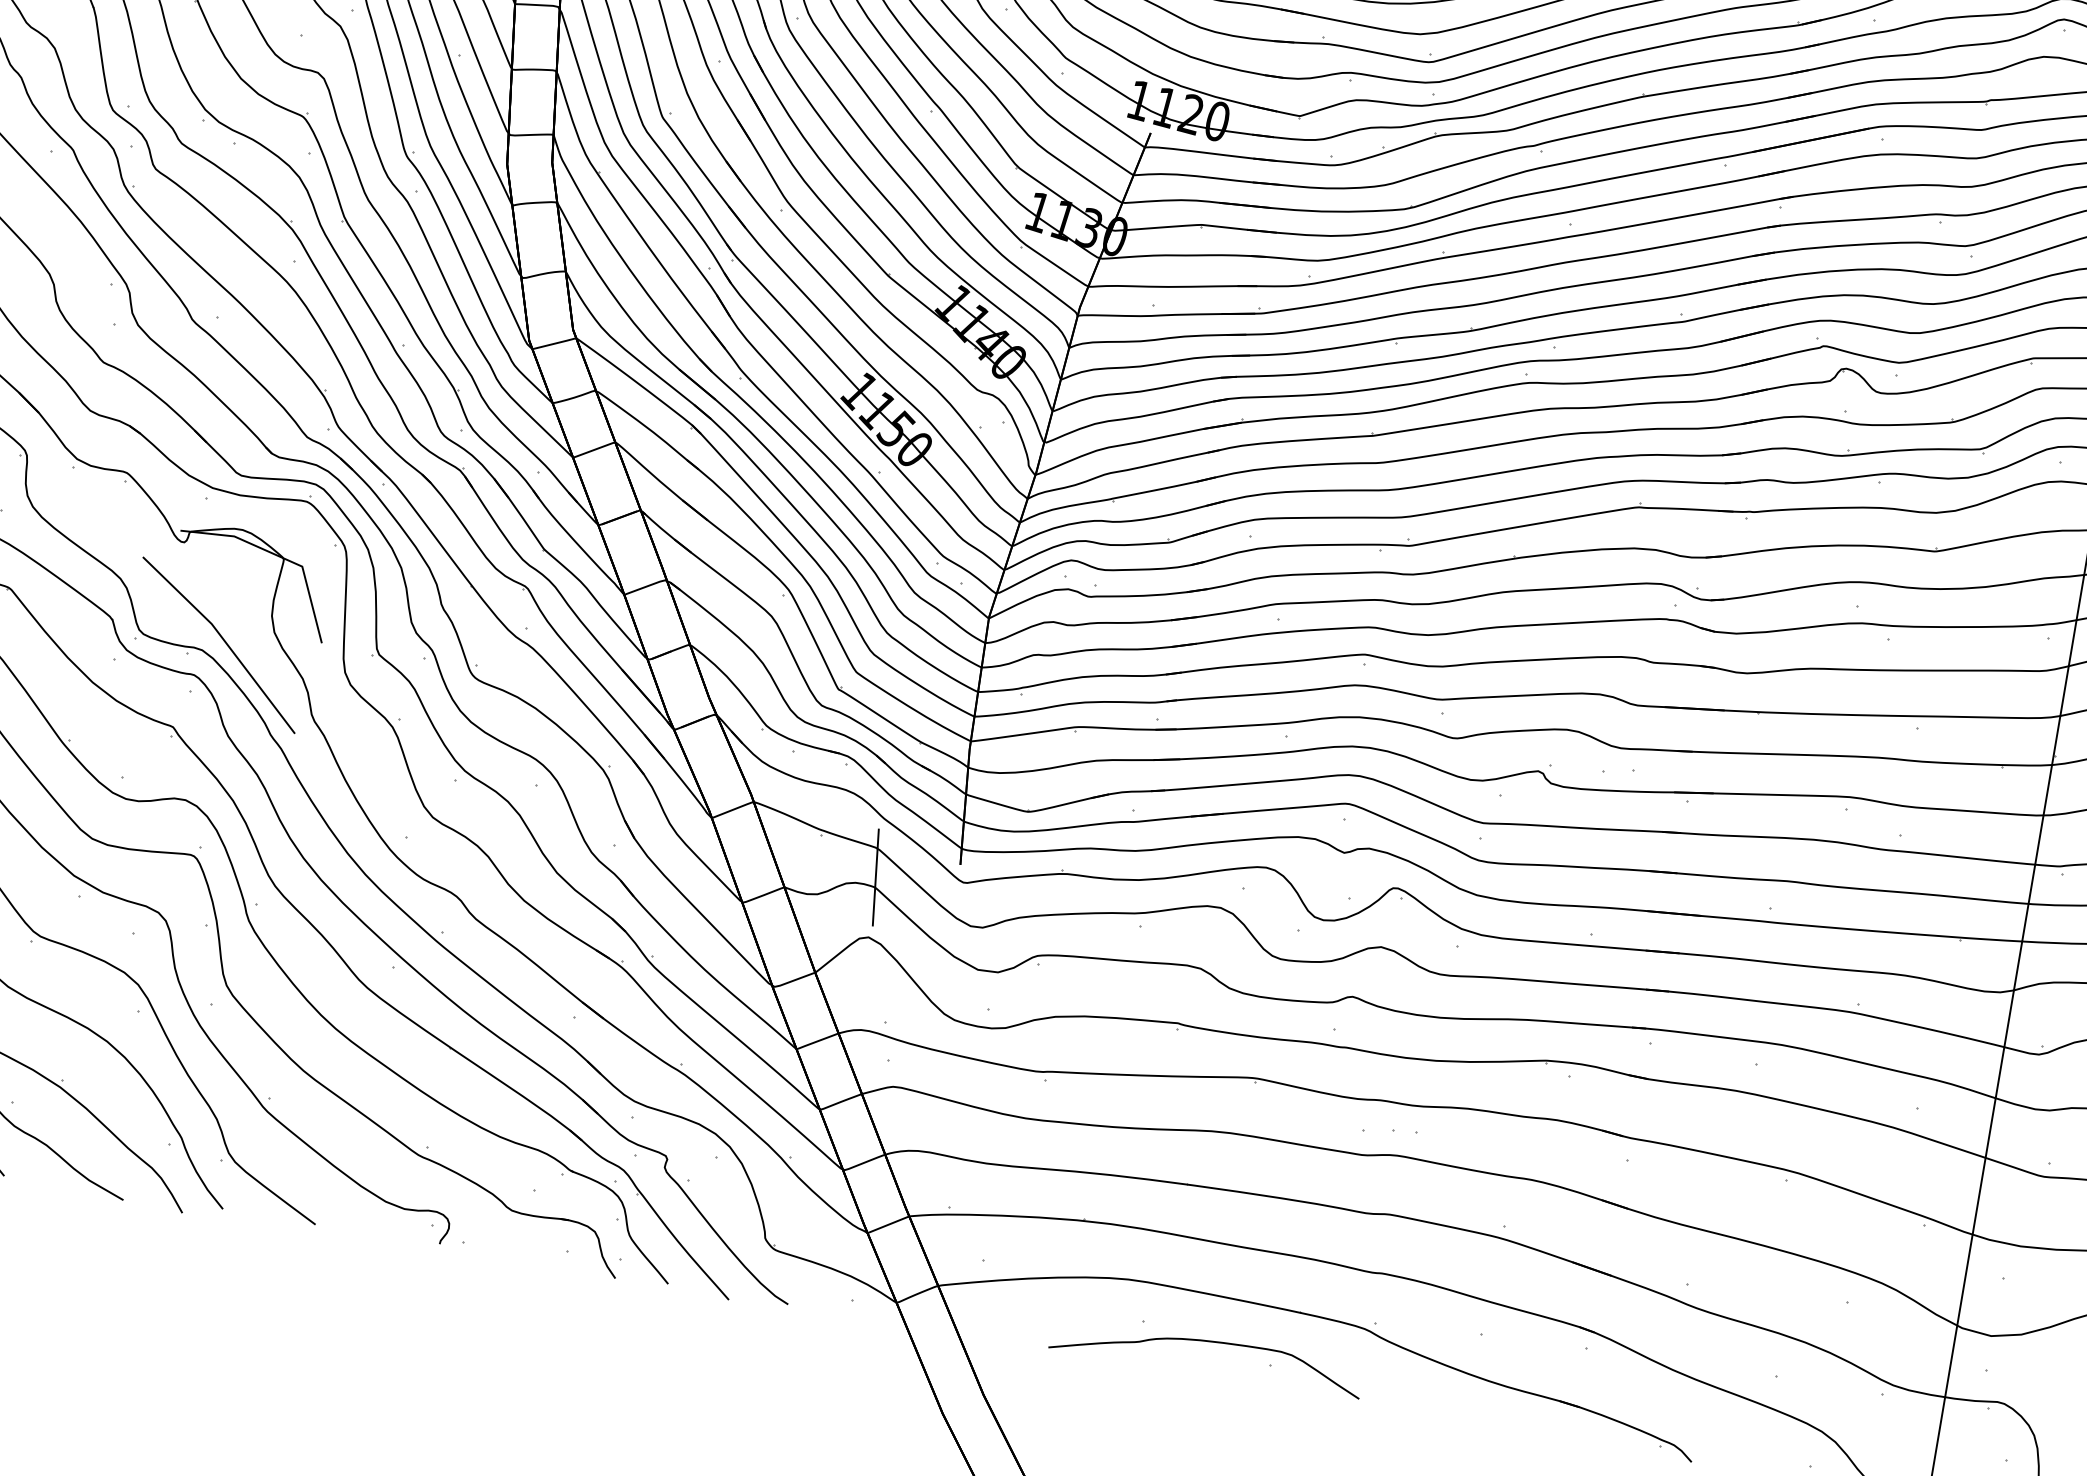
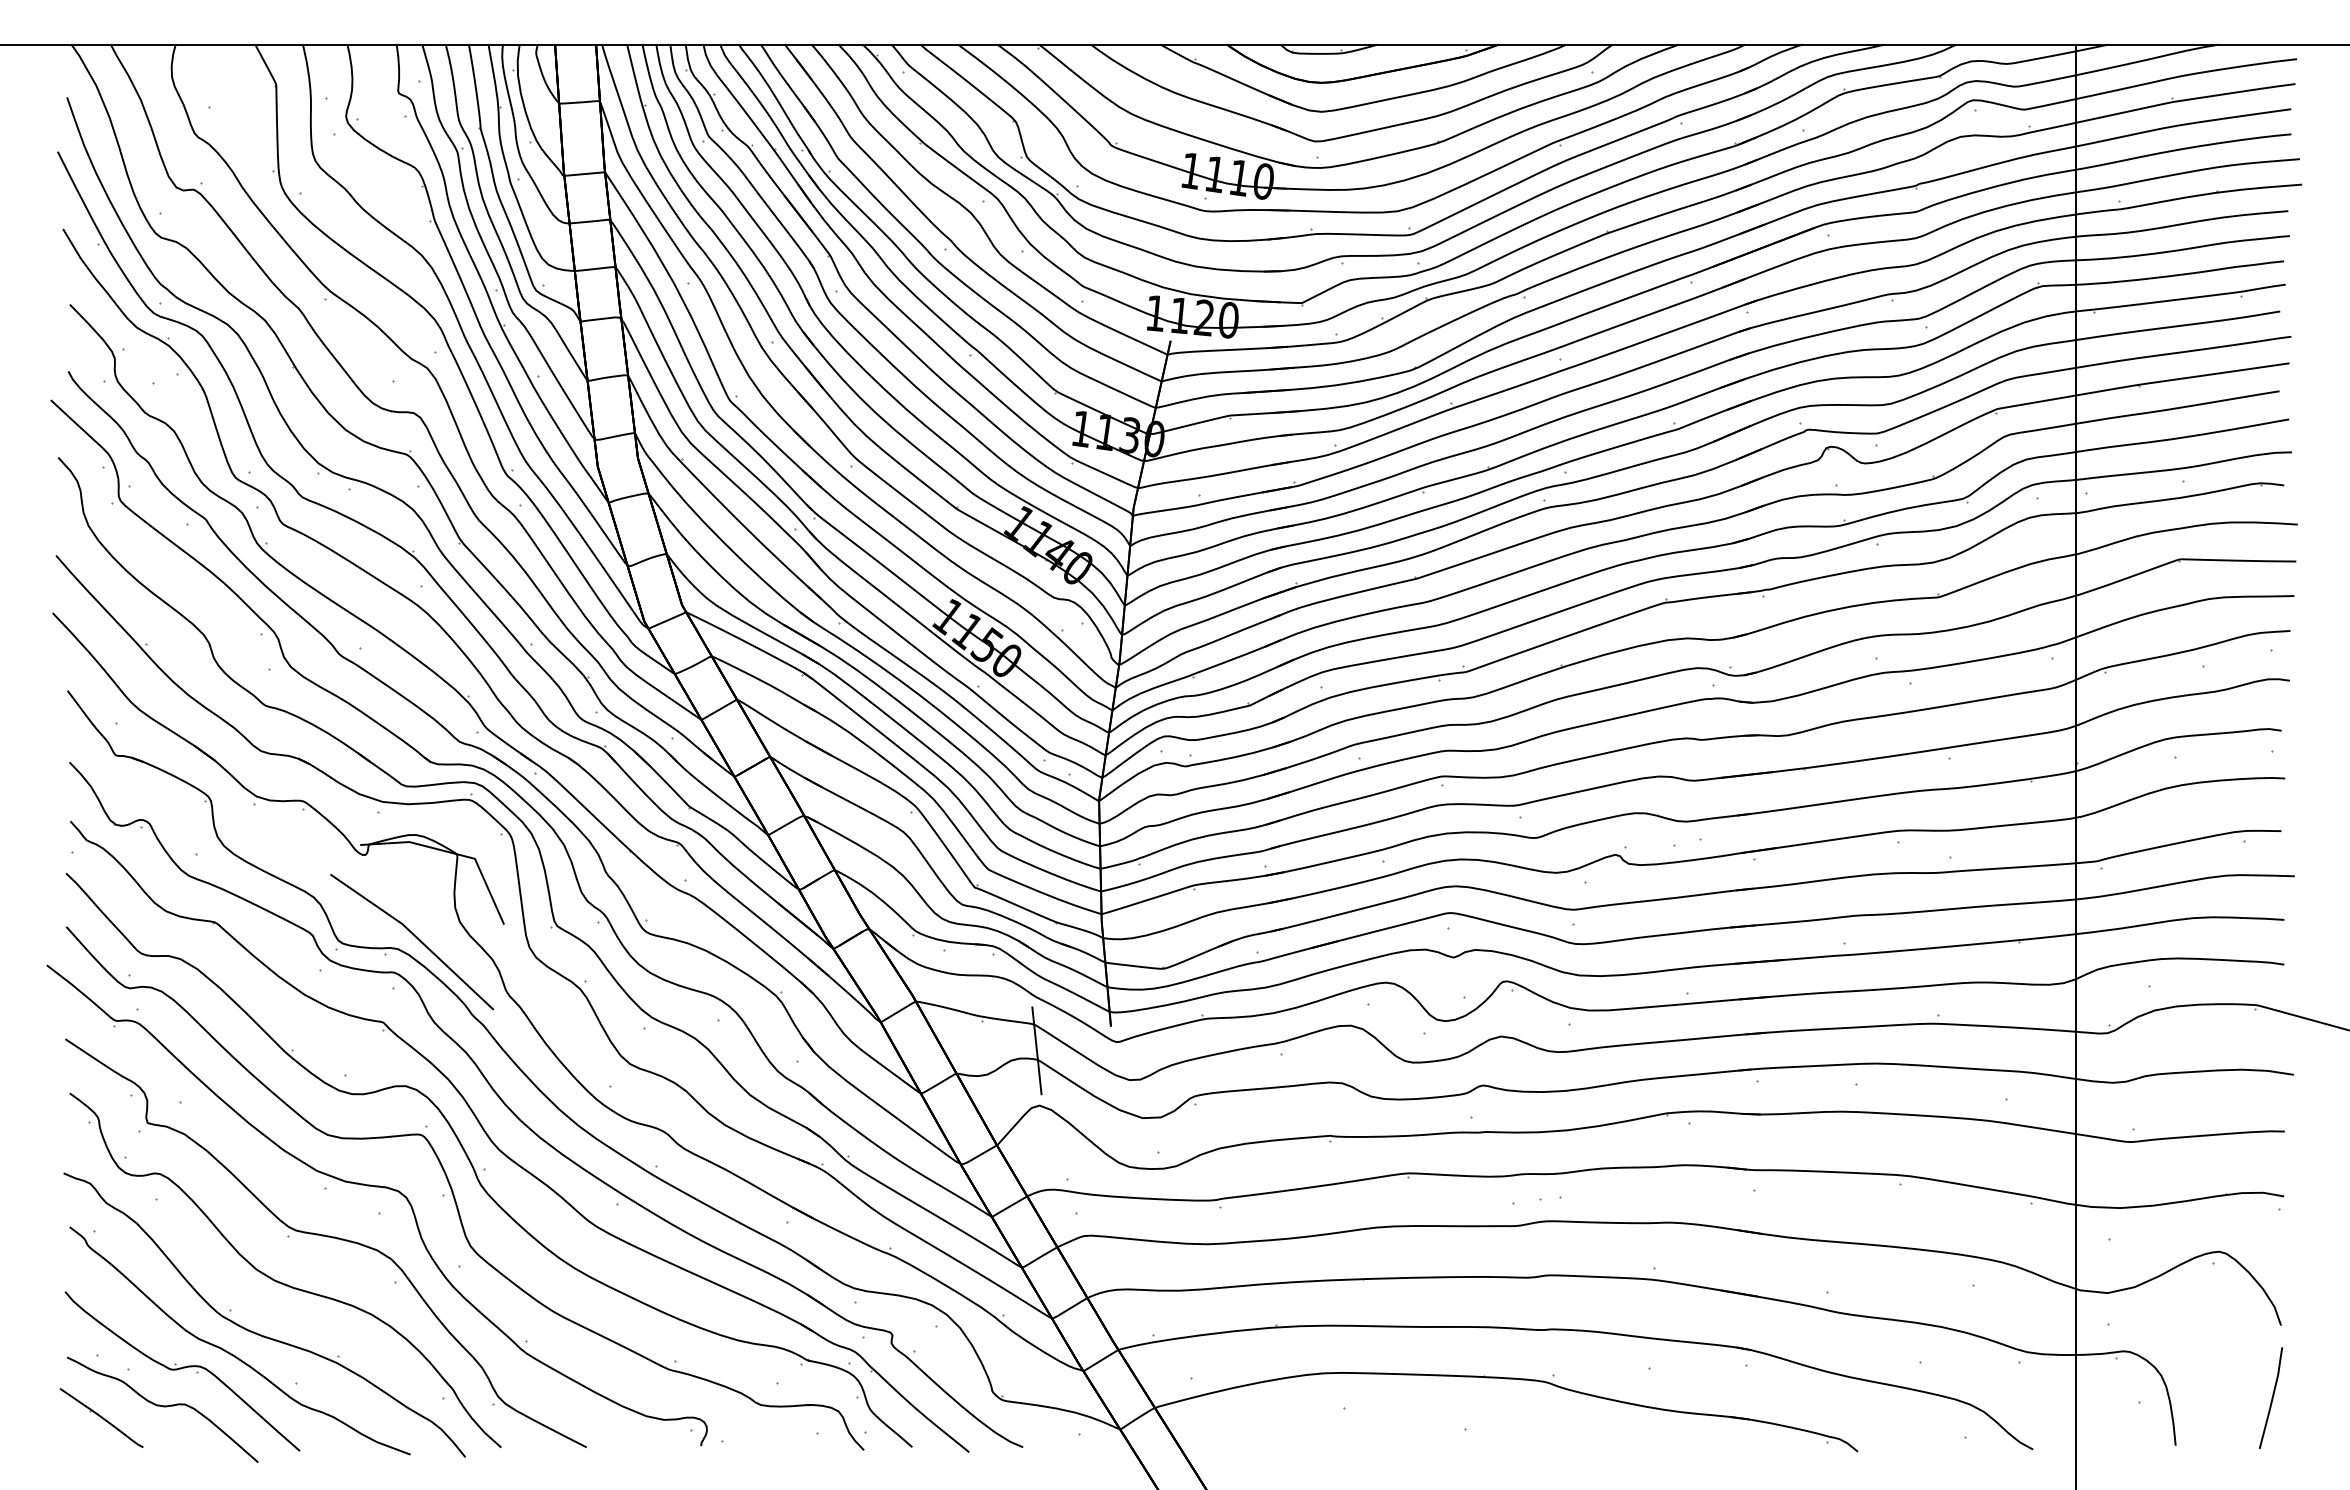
curve: (1208, 1342) -> (1406, 1417), removed

